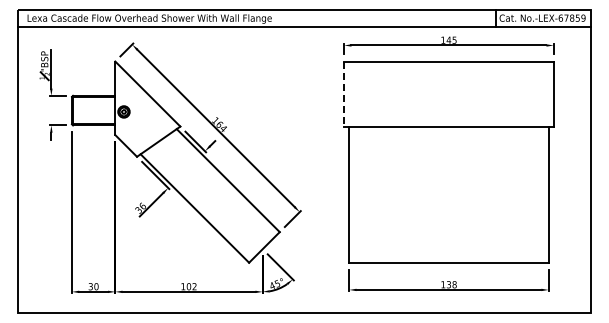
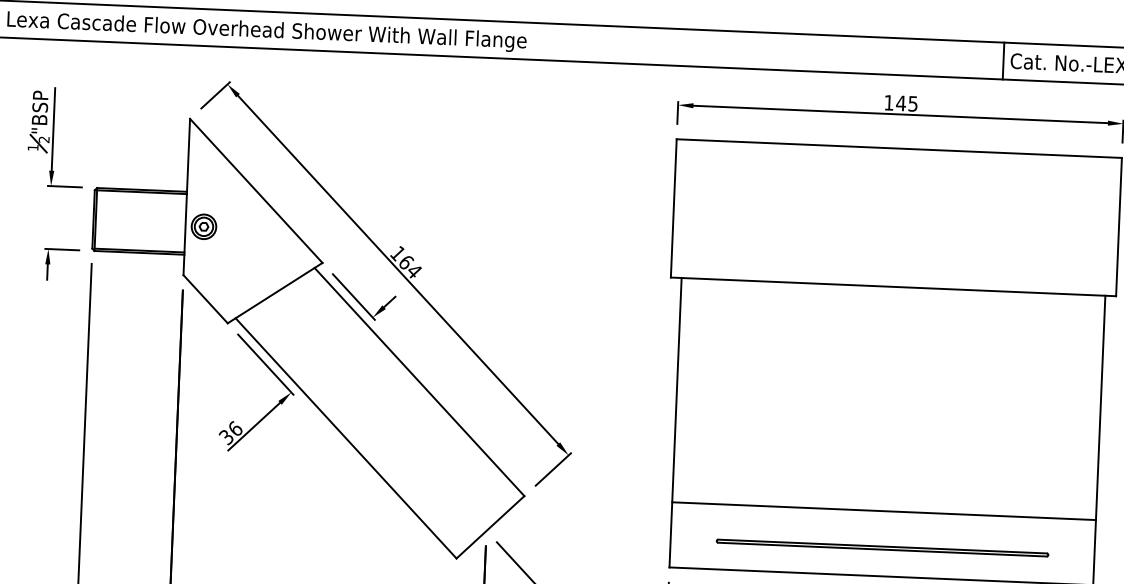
line: (344, 94) -> (674, 209), dashed -> solid
line: (448, 232) -> (883, 511), added
line: (448, 249) -> (881, 548), added

